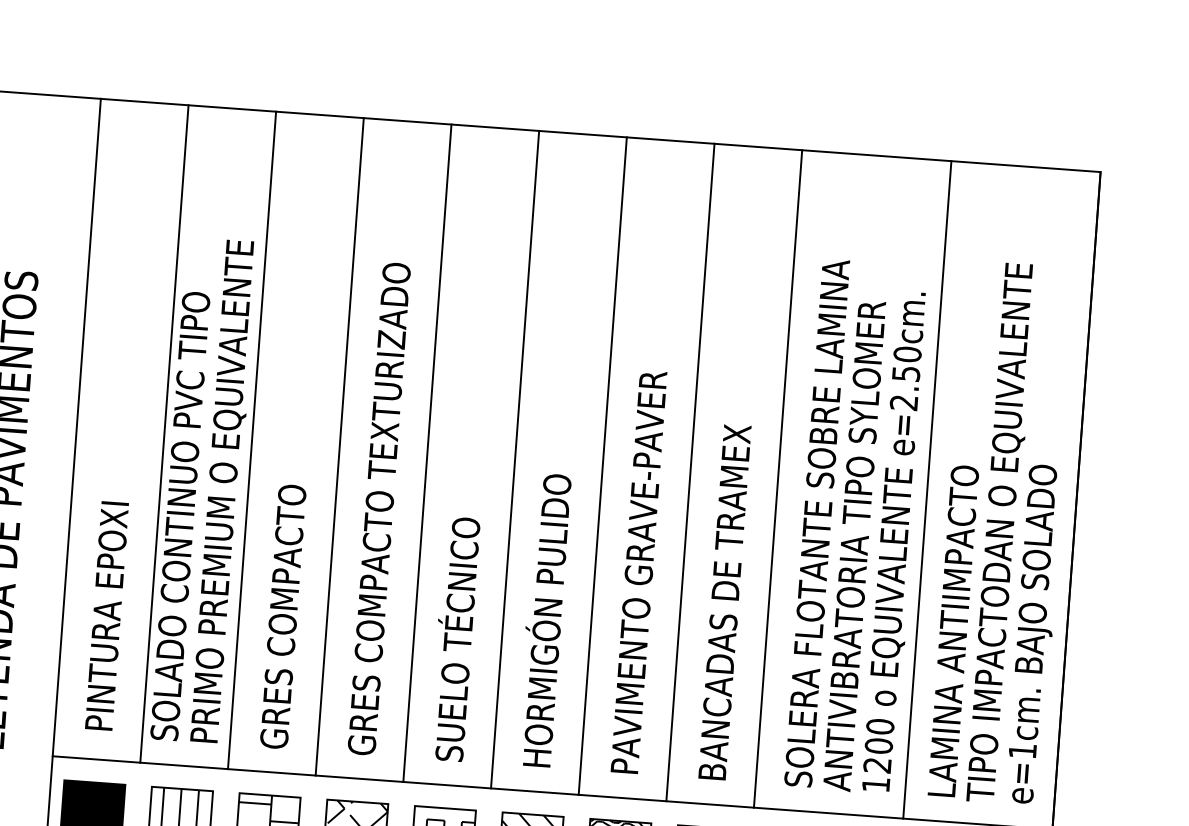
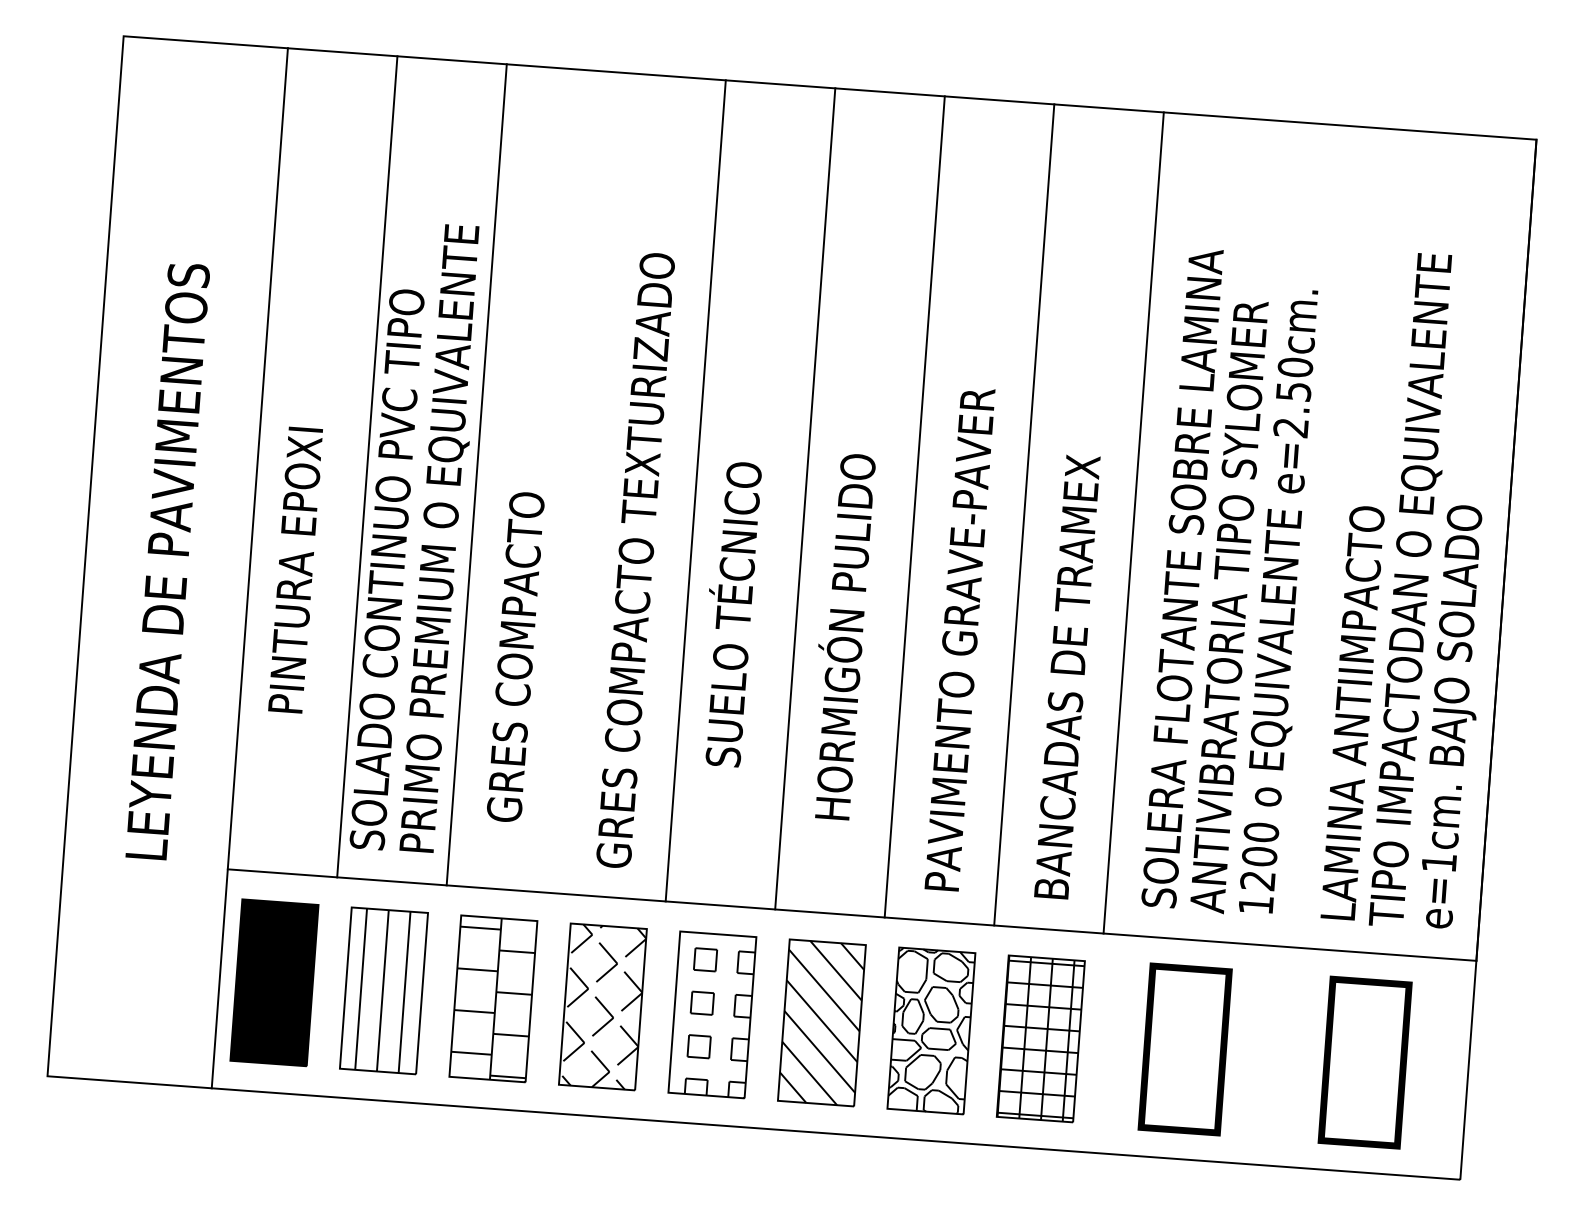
line: (339, 446) -> (586, 482), removed
line: (927, 489) -> (1320, 536), removed
text: (106, 615) -> (295, 569), moved
text: (283, 616) -> (515, 656), moved
text: (547, 621) -> (845, 637), moved
text: (457, 639) -> (733, 614), moved

